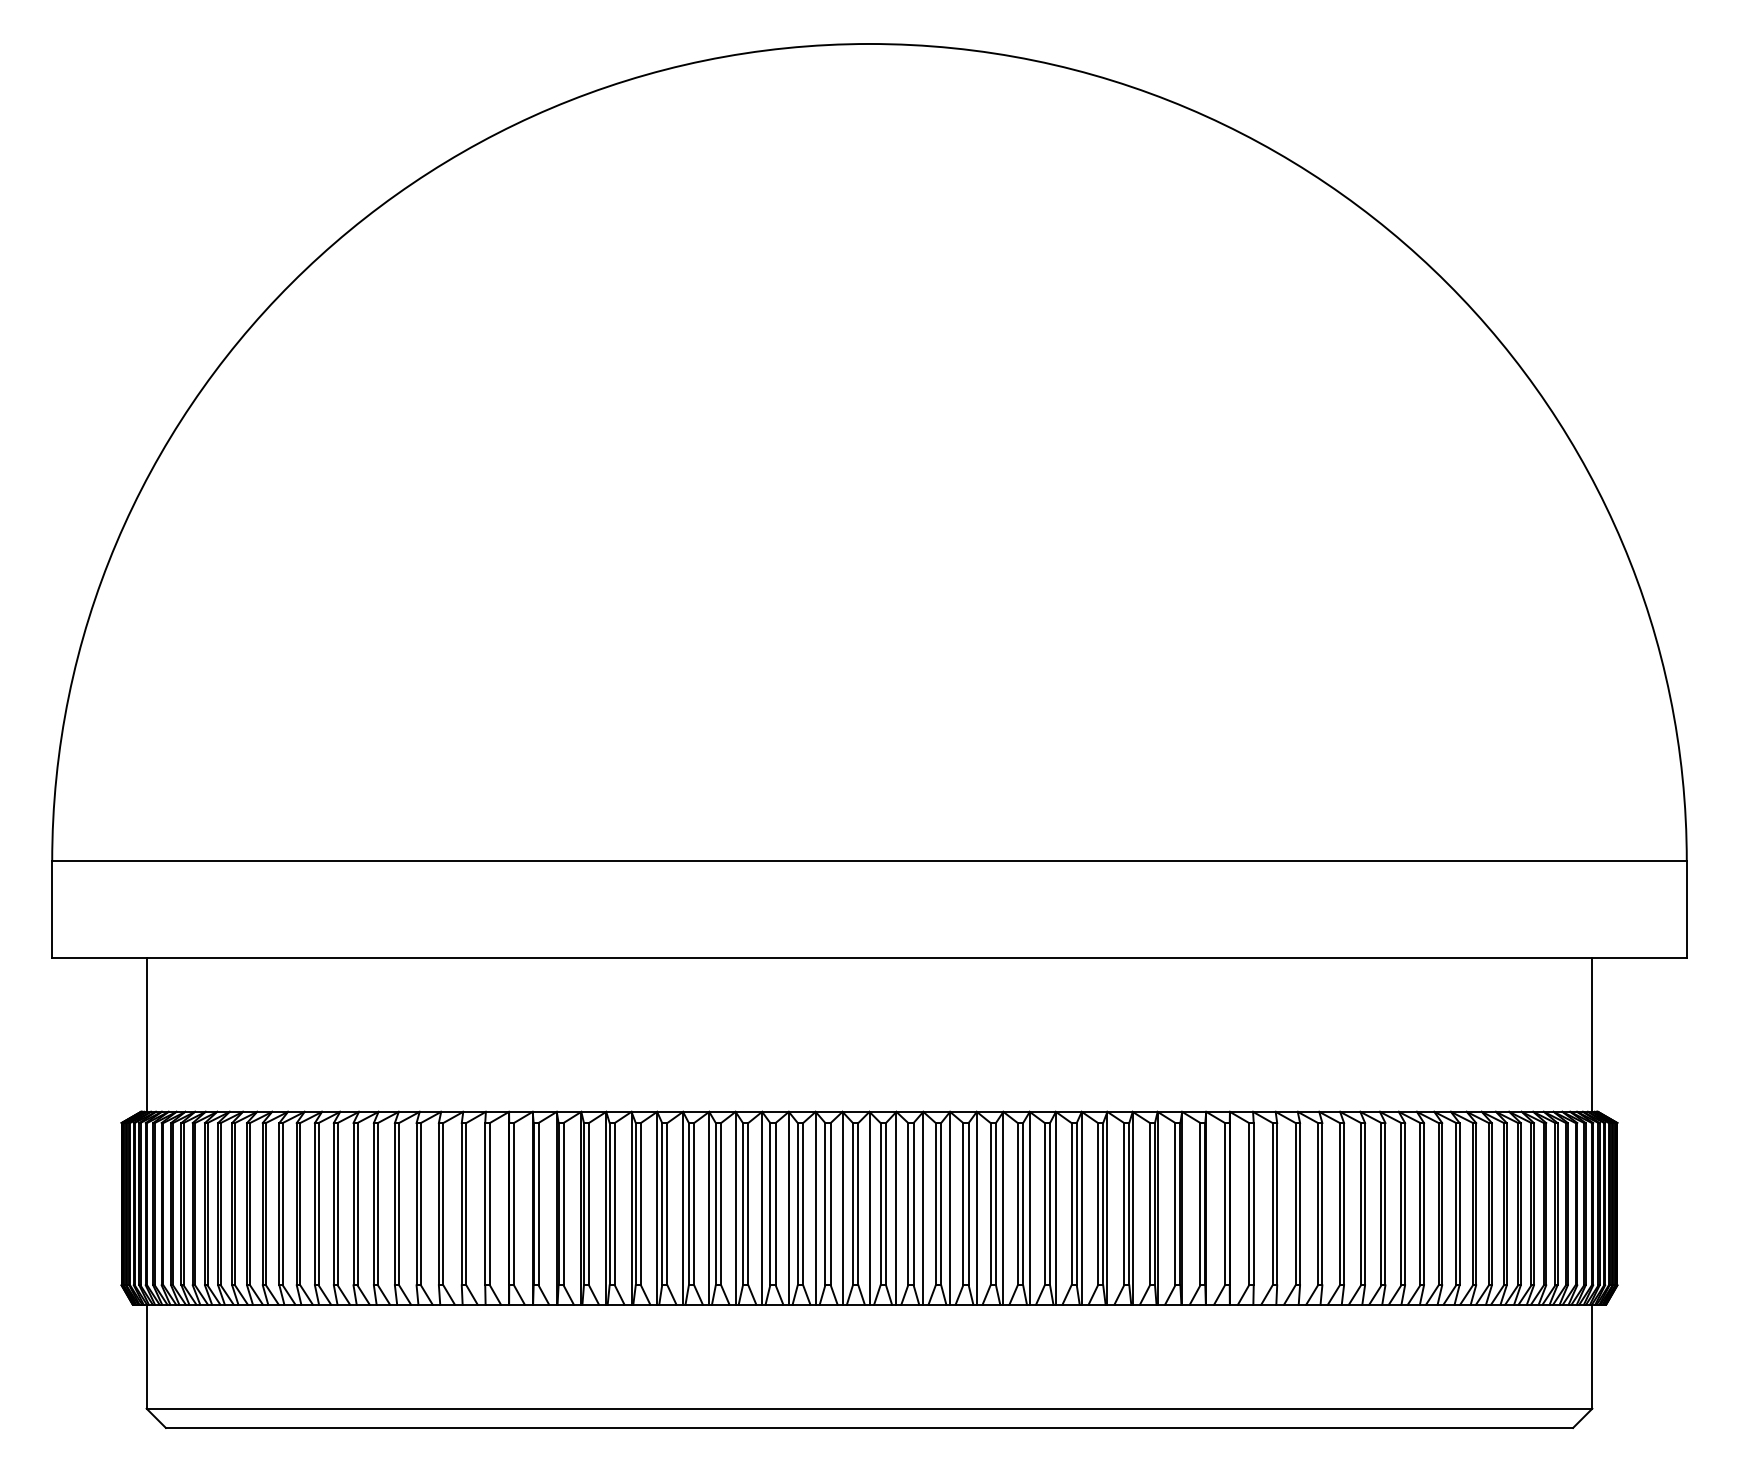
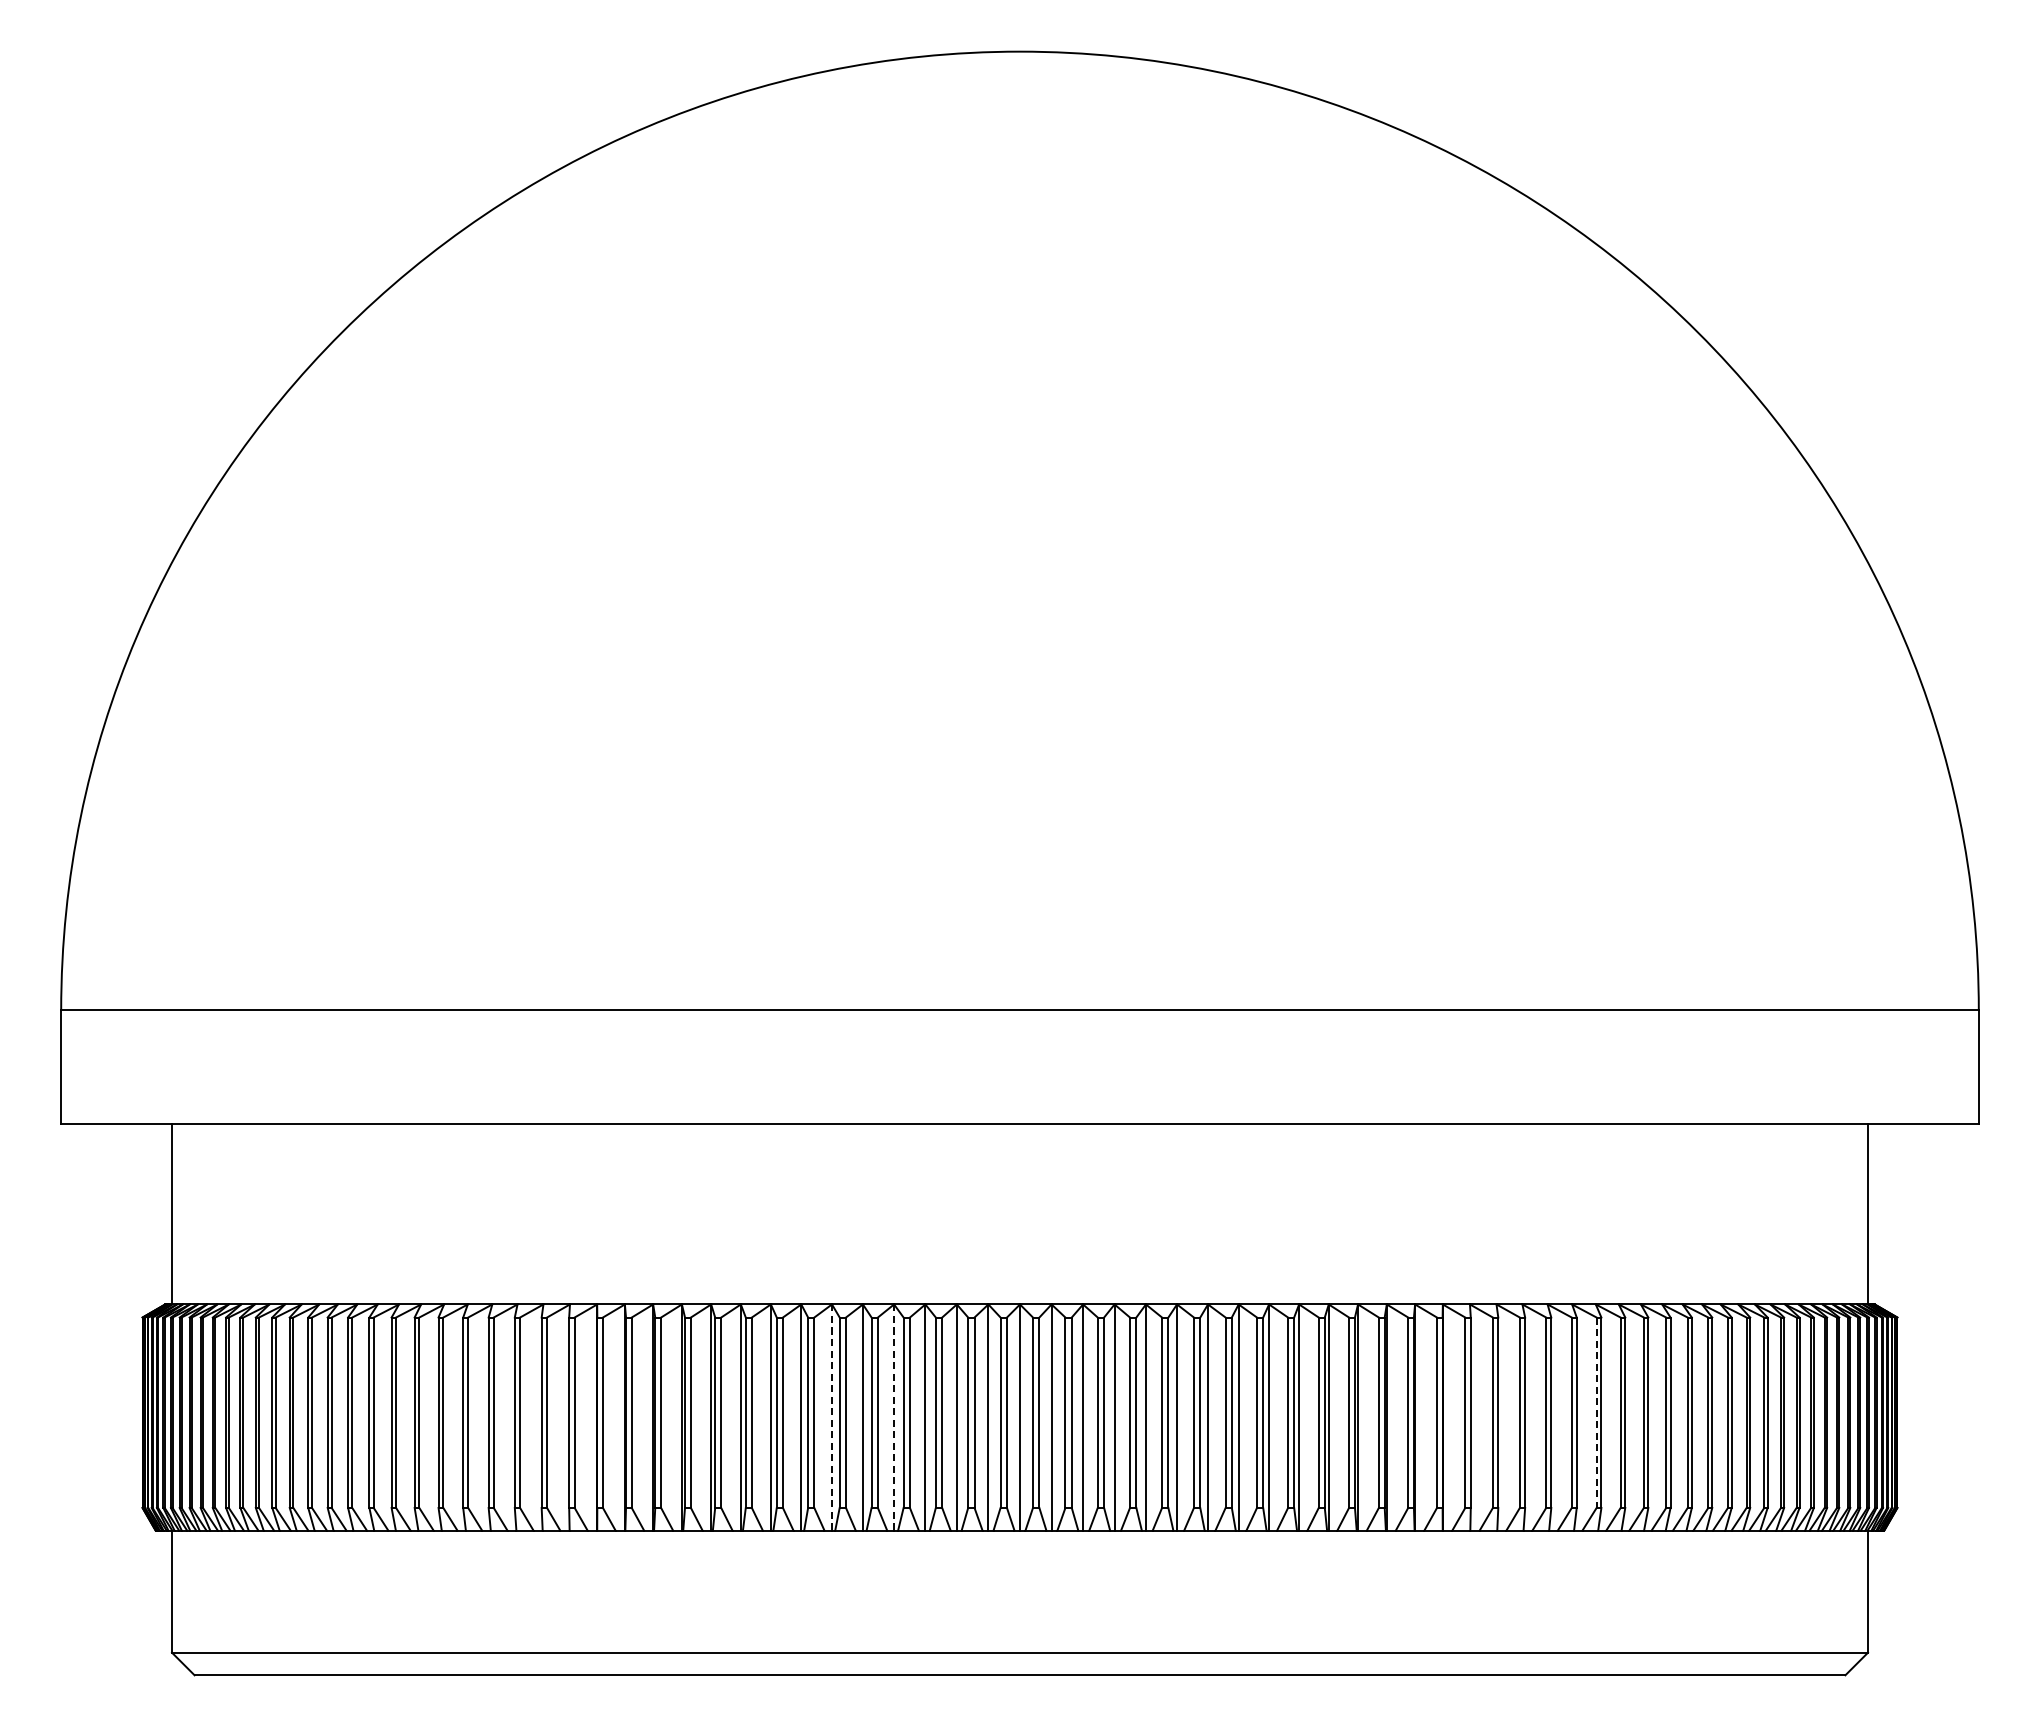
line: (1360, 1204) -> (1596, 1413), solid -> dashed
line: (709, 1209) -> (832, 1418), solid -> dashed
line: (762, 1209) -> (894, 1418), solid -> dashed

